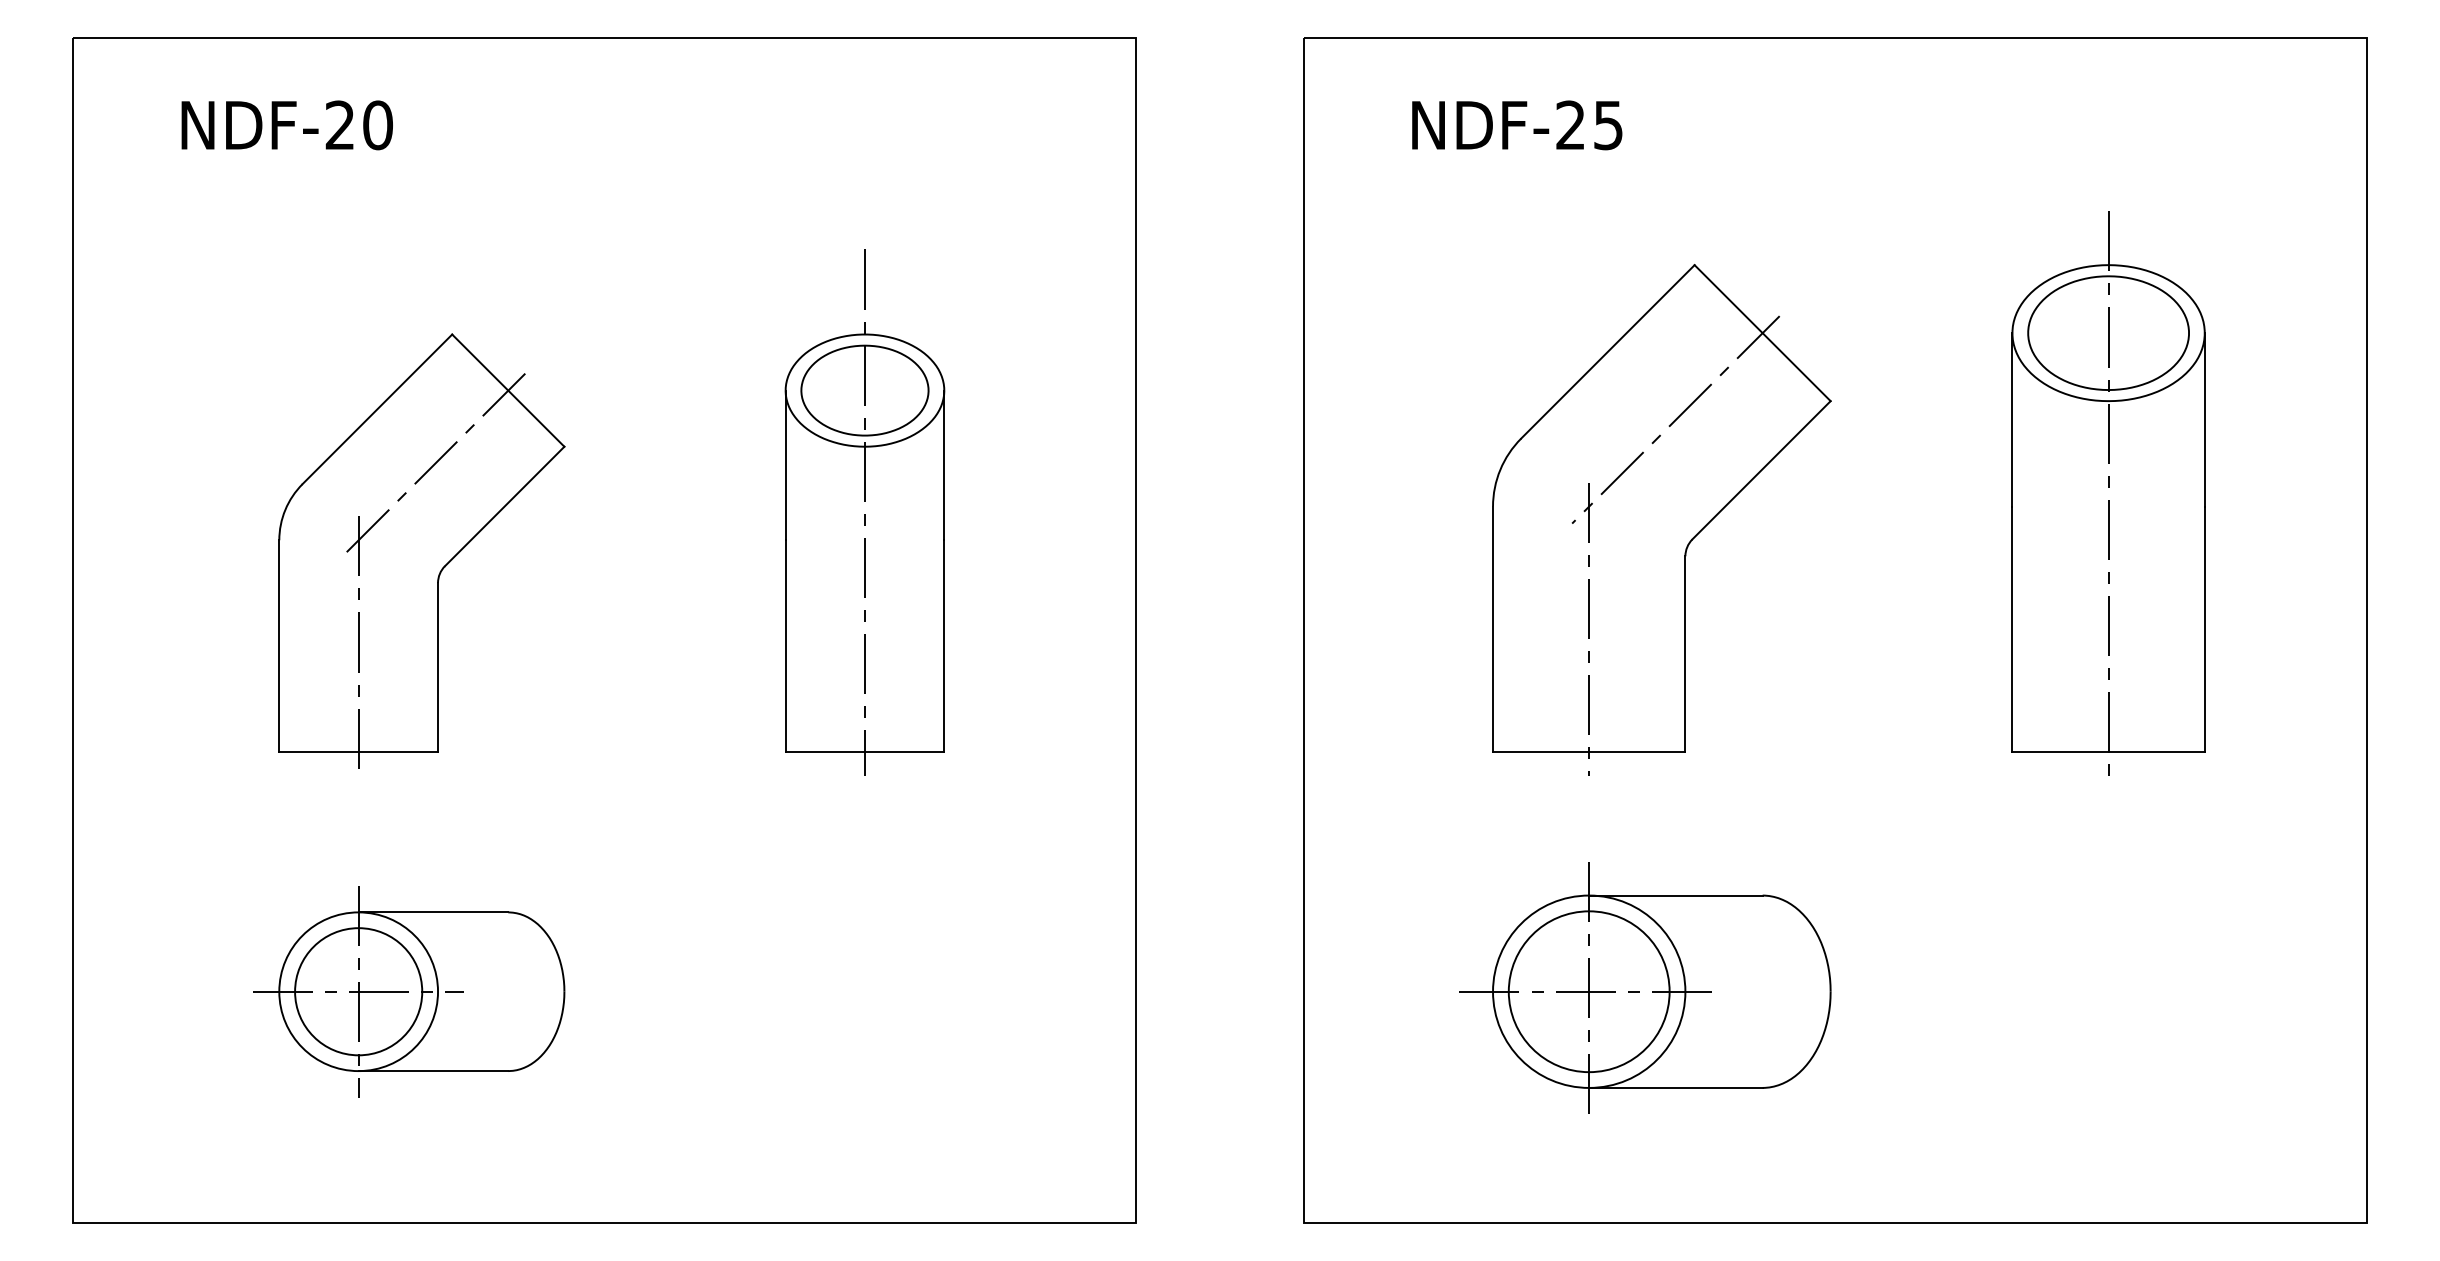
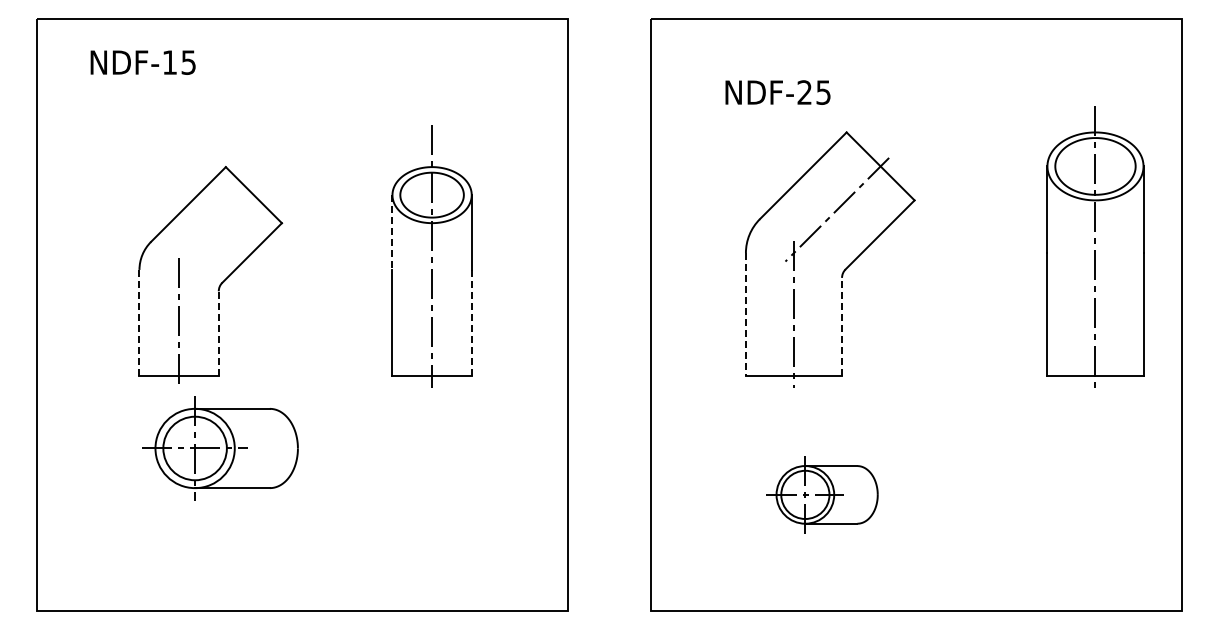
text: (359, 125) -> (179, 62), NDF-20 -> NDF-15
text: (1516, 125) -> (777, 92), moved
line: (433, 465) -> (216, 232), removed
line: (785, 467) -> (392, 233), solid -> dashed
part: (2108, 493) -> (1095, 246), moved
line: (1492, 629) -> (745, 314), solid -> dashed
line: (279, 645) -> (139, 322), solid -> dashed
line: (943, 645) -> (471, 322), solid -> dashed
line: (1686, 653) -> (842, 326), solid -> dashed
line: (437, 665) -> (218, 332), solid -> dashed
part: (1646, 987) -> (822, 493), size x0.6
part: (409, 991) -> (220, 448), moved

